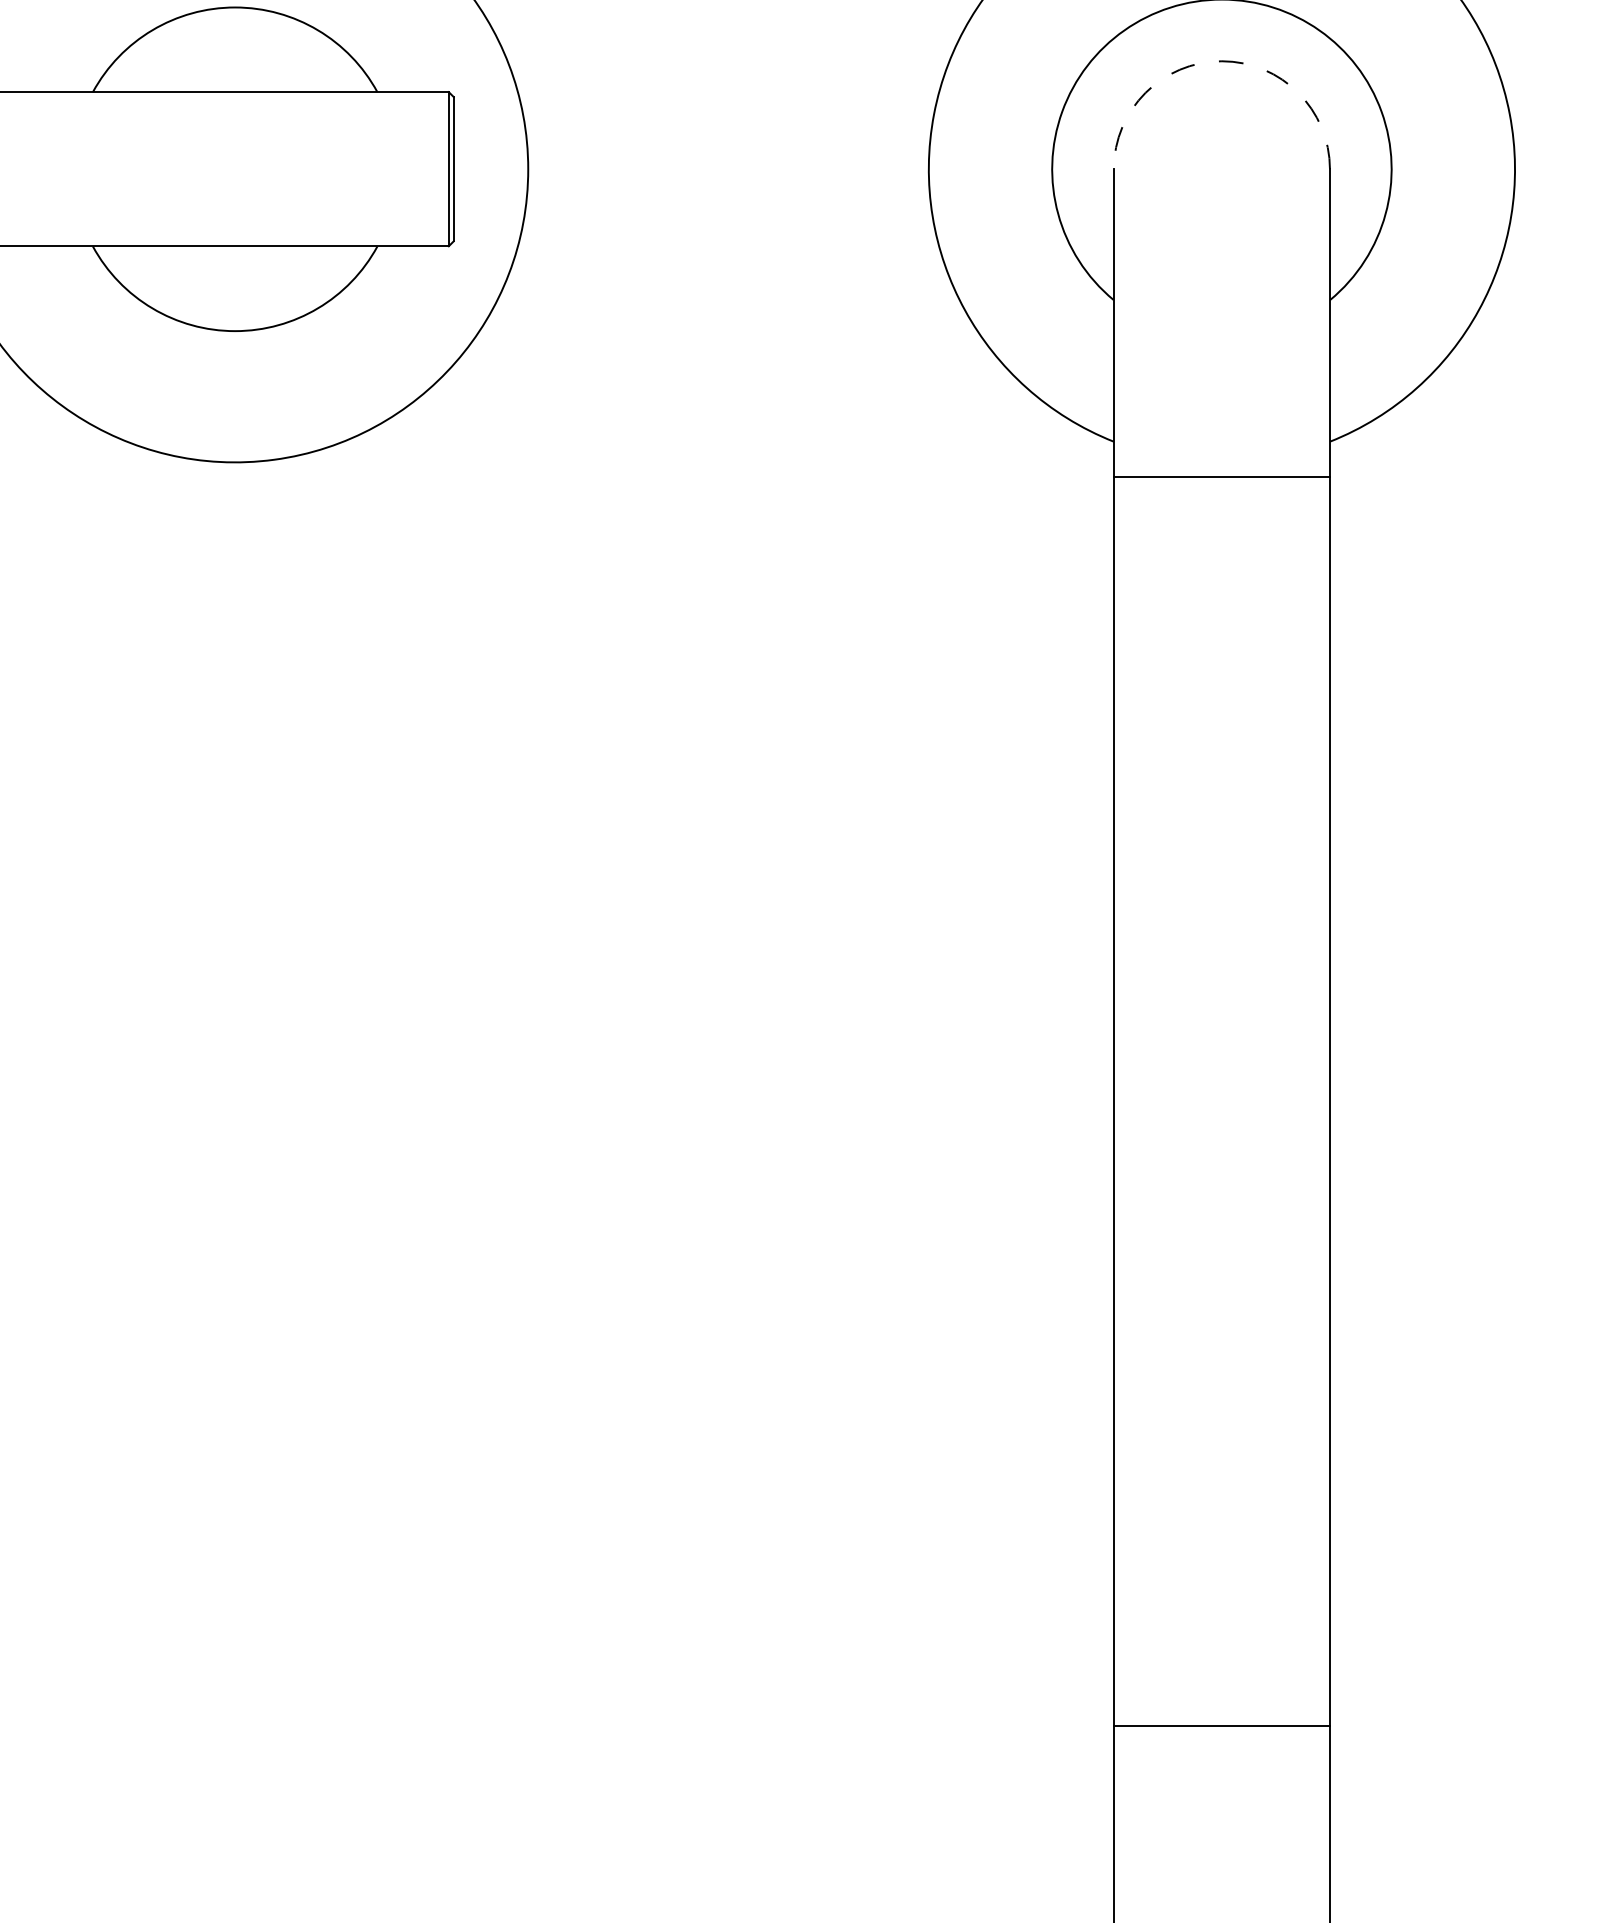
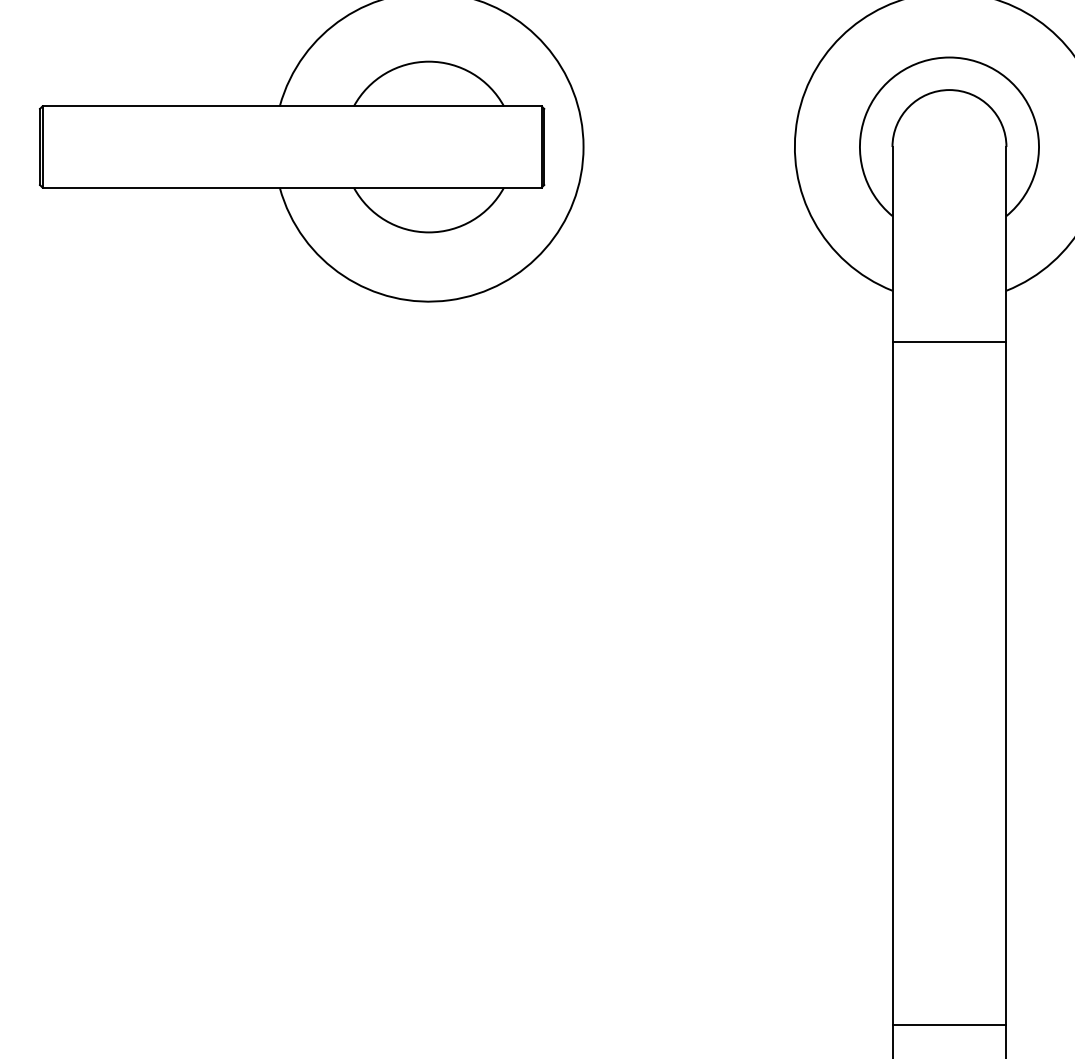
arc: (1221, 62) -> (949, 90), dashed -> solid
line: (1221, 477) -> (949, 342), moved
line: (1221, 1726) -> (949, 1025), moved

